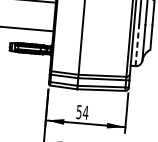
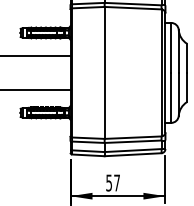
line: (137, 44) -> (171, 97), dashed -> solid
text: (85, 112) -> (116, 182), 54 -> 57

